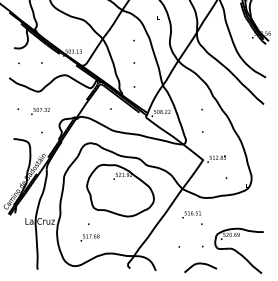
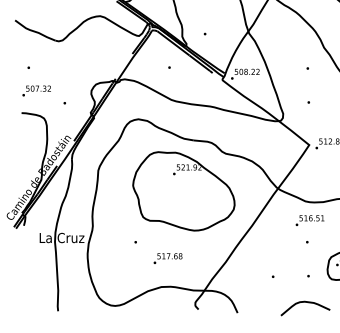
text: (40, 111) -> (36, 91), moved
text: (191, 214) -> (309, 219), moved
text: (89, 237) -> (167, 257), moved

